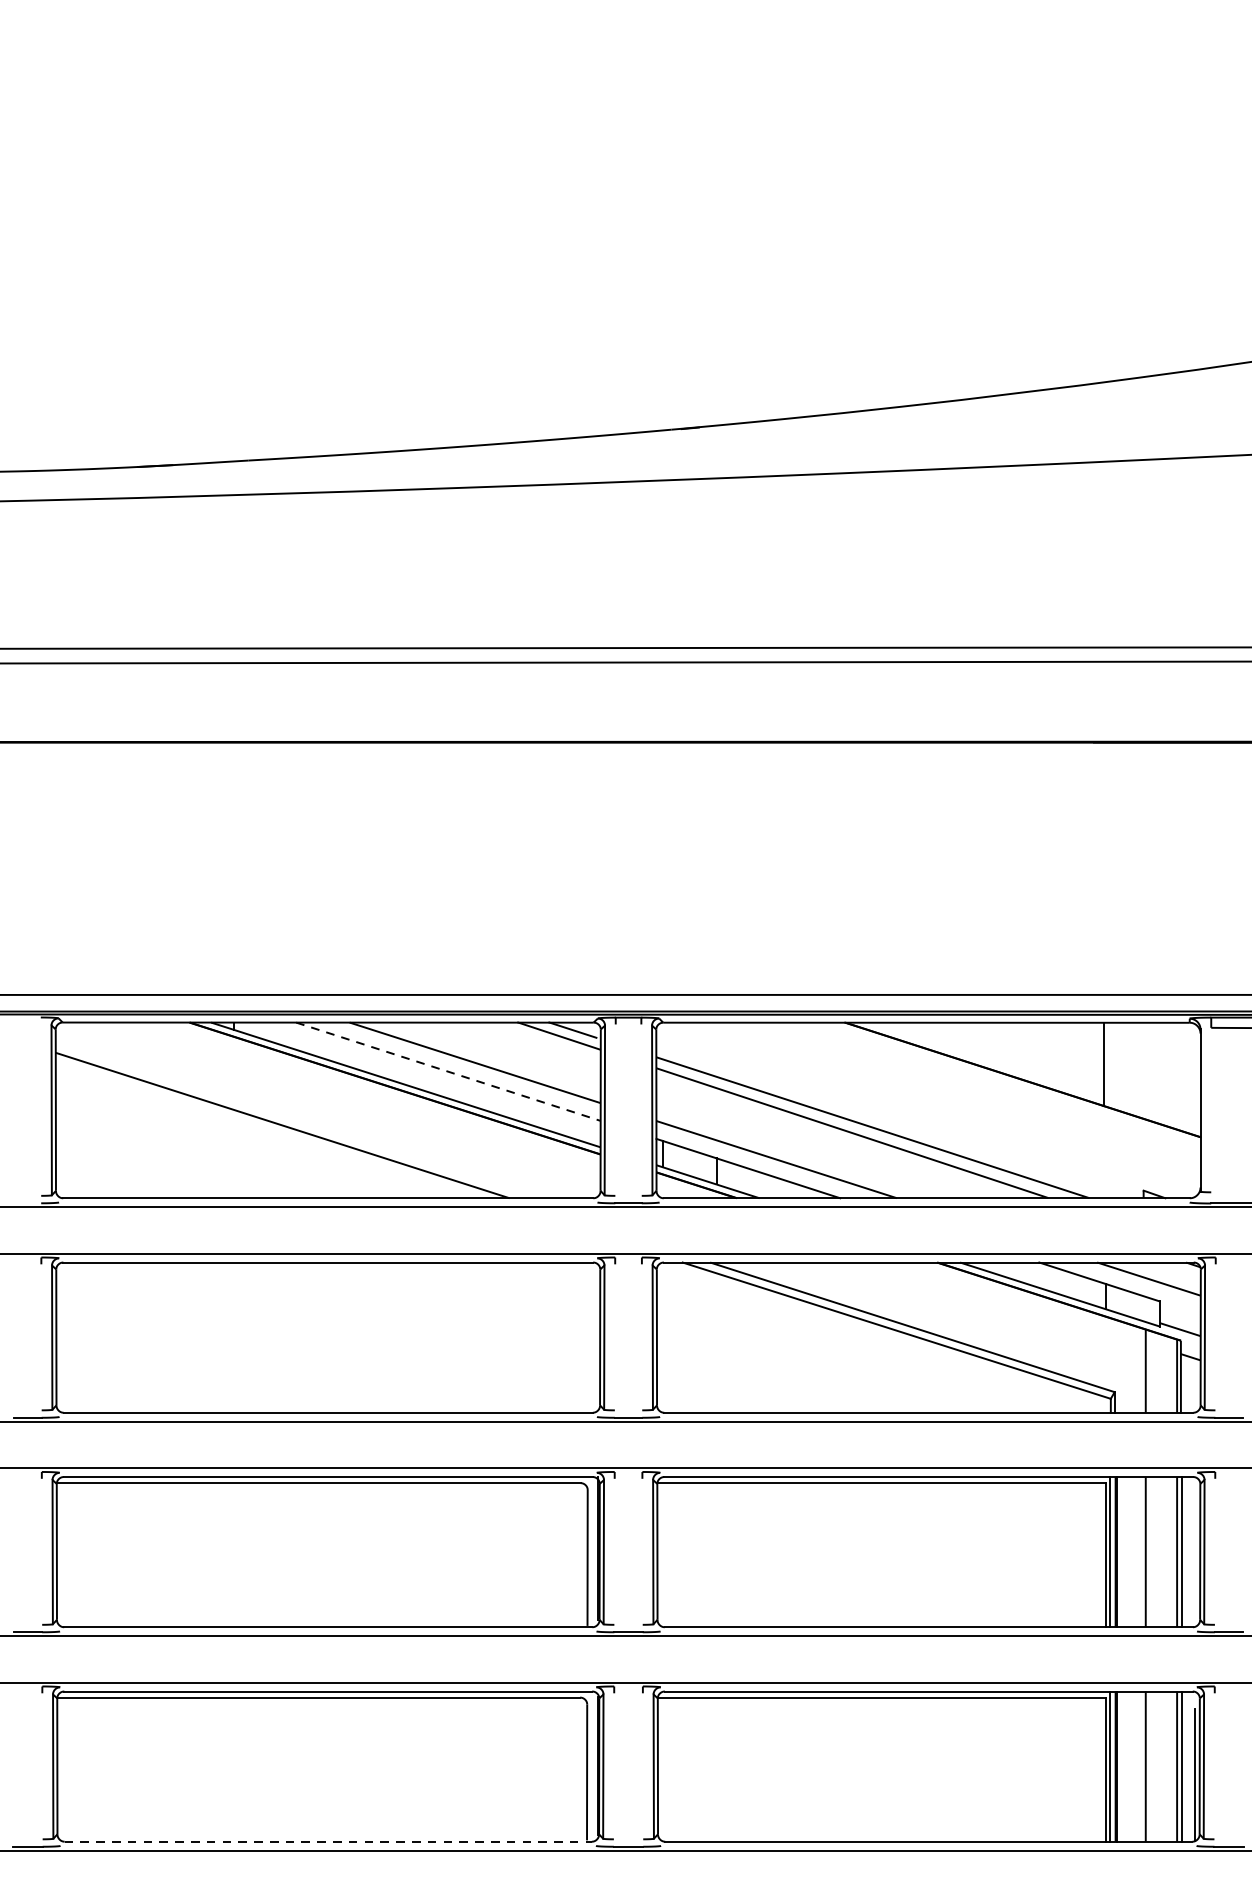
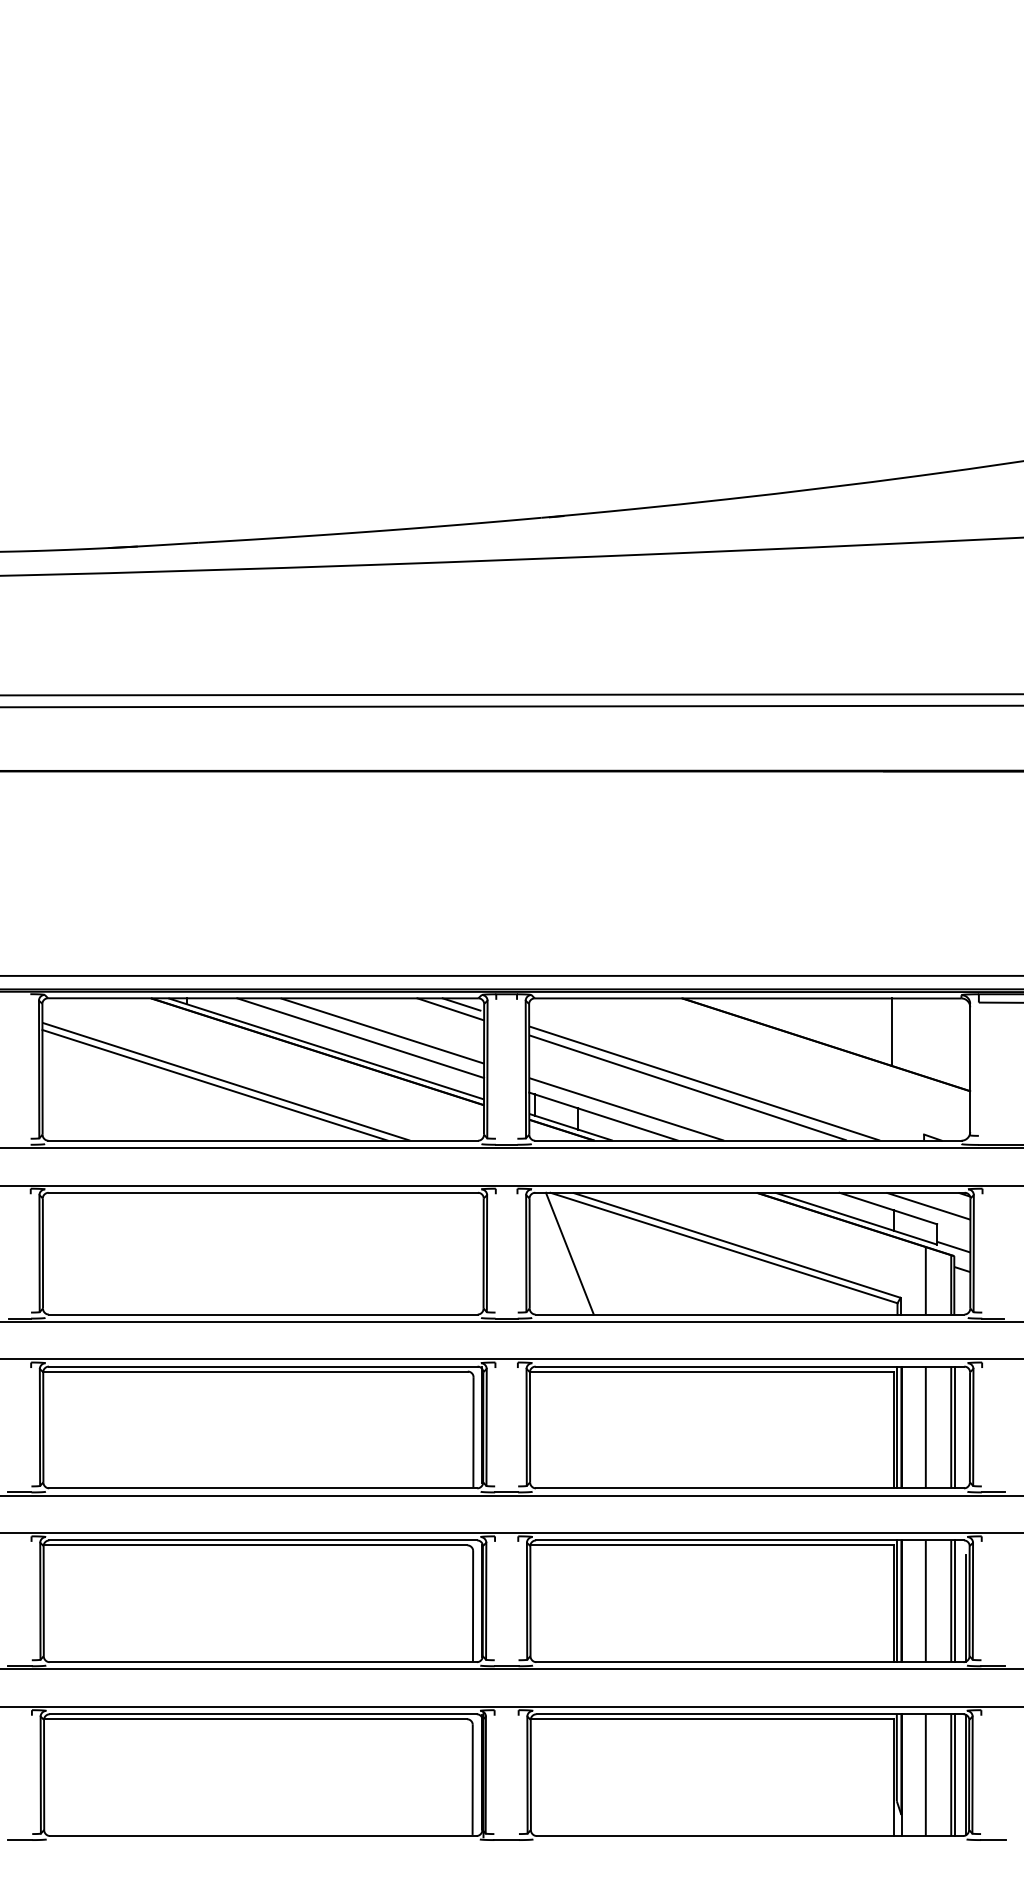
line: (448, 1072) -> (360, 1038), dashed -> solid
line: (268, 1128) -> (214, 1084), added
line: (706, 1337) -> (569, 1253), added
line: (328, 1842) -> (263, 1662), dashed -> solid

